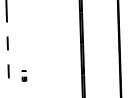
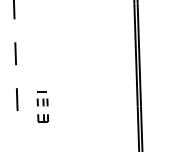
part: (24, 75) -> (43, 106), size x1.67

